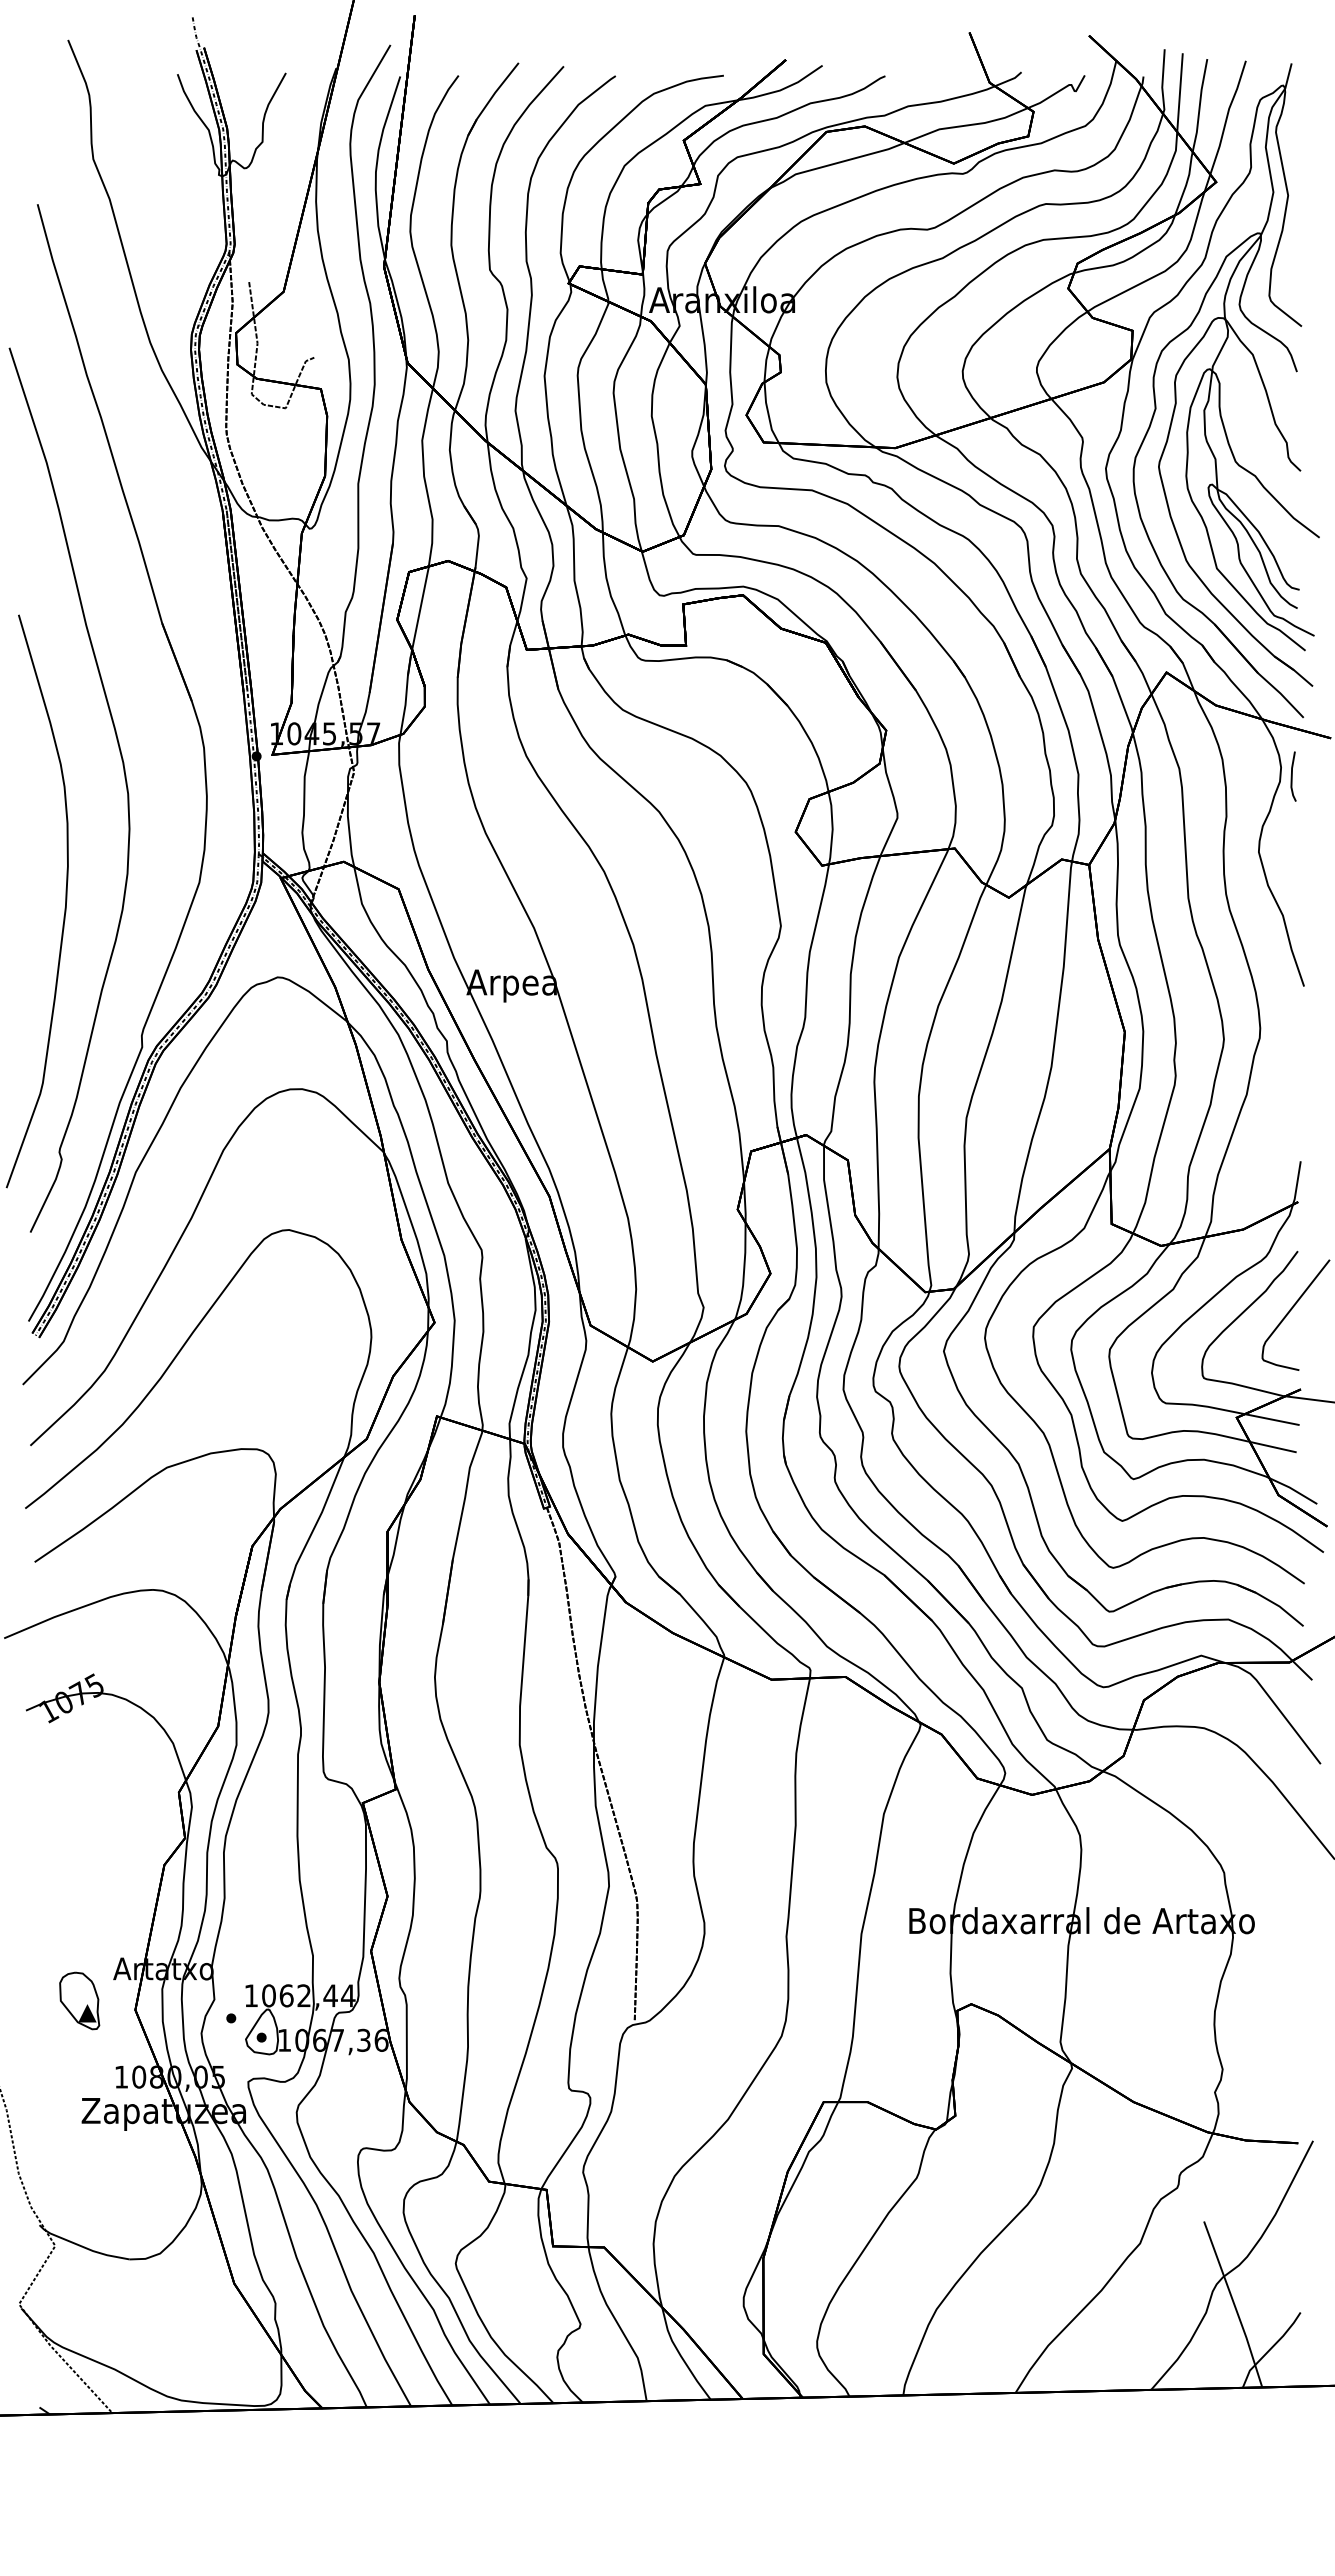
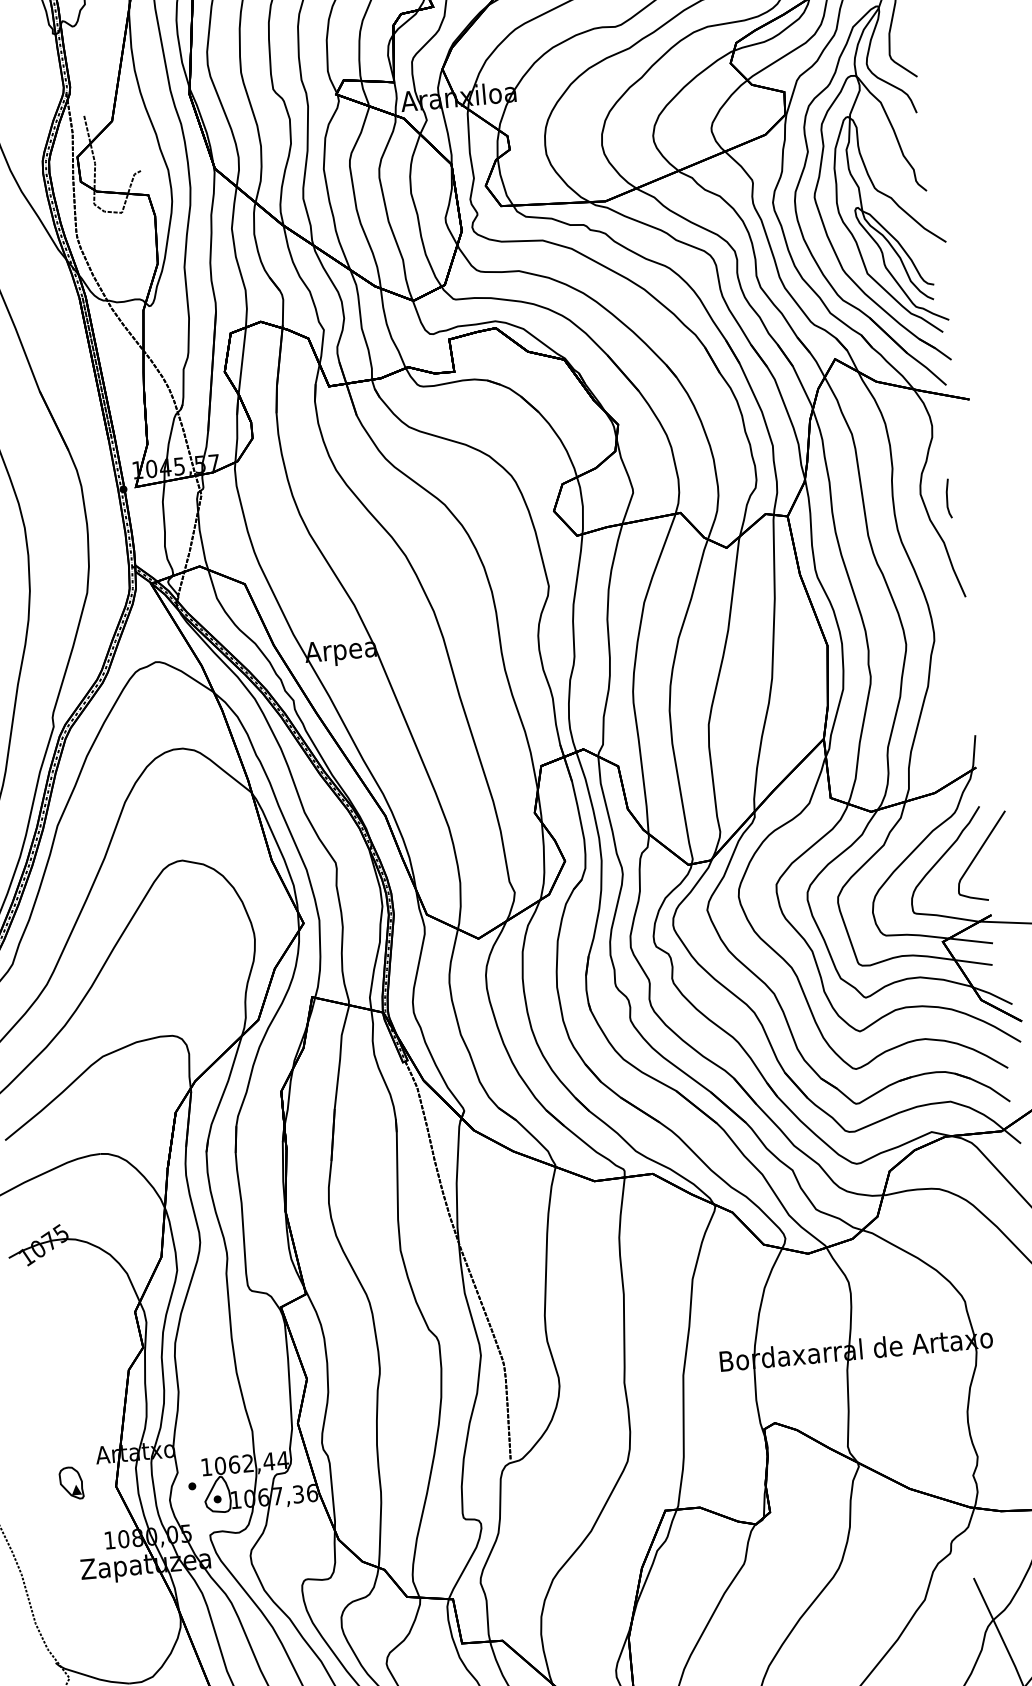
line: (1292, 776) -> (947, 498), moved
part: (79, 2000) -> (71, 1482), size x0.71

